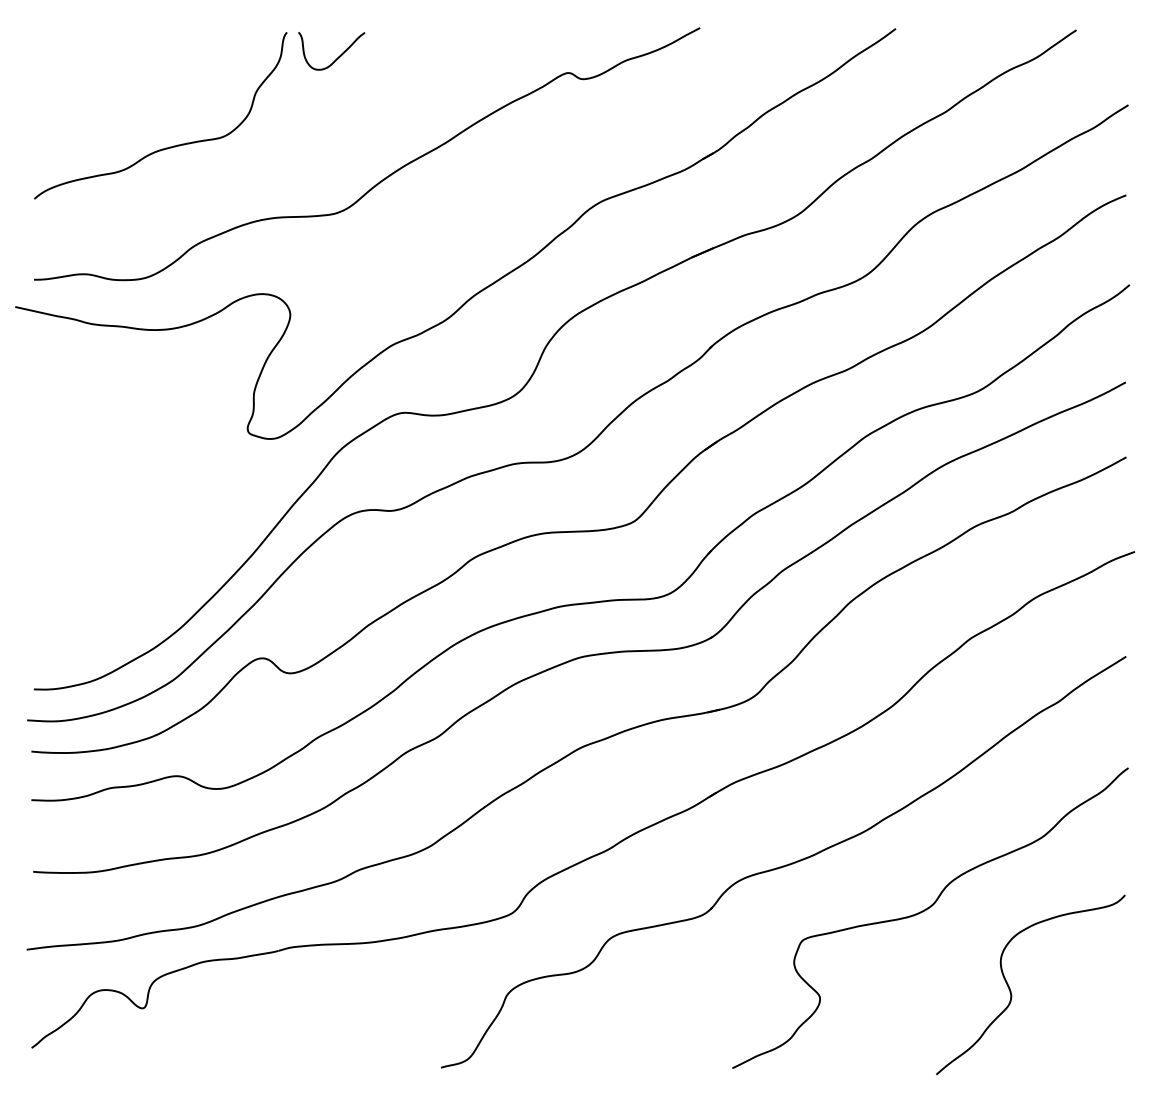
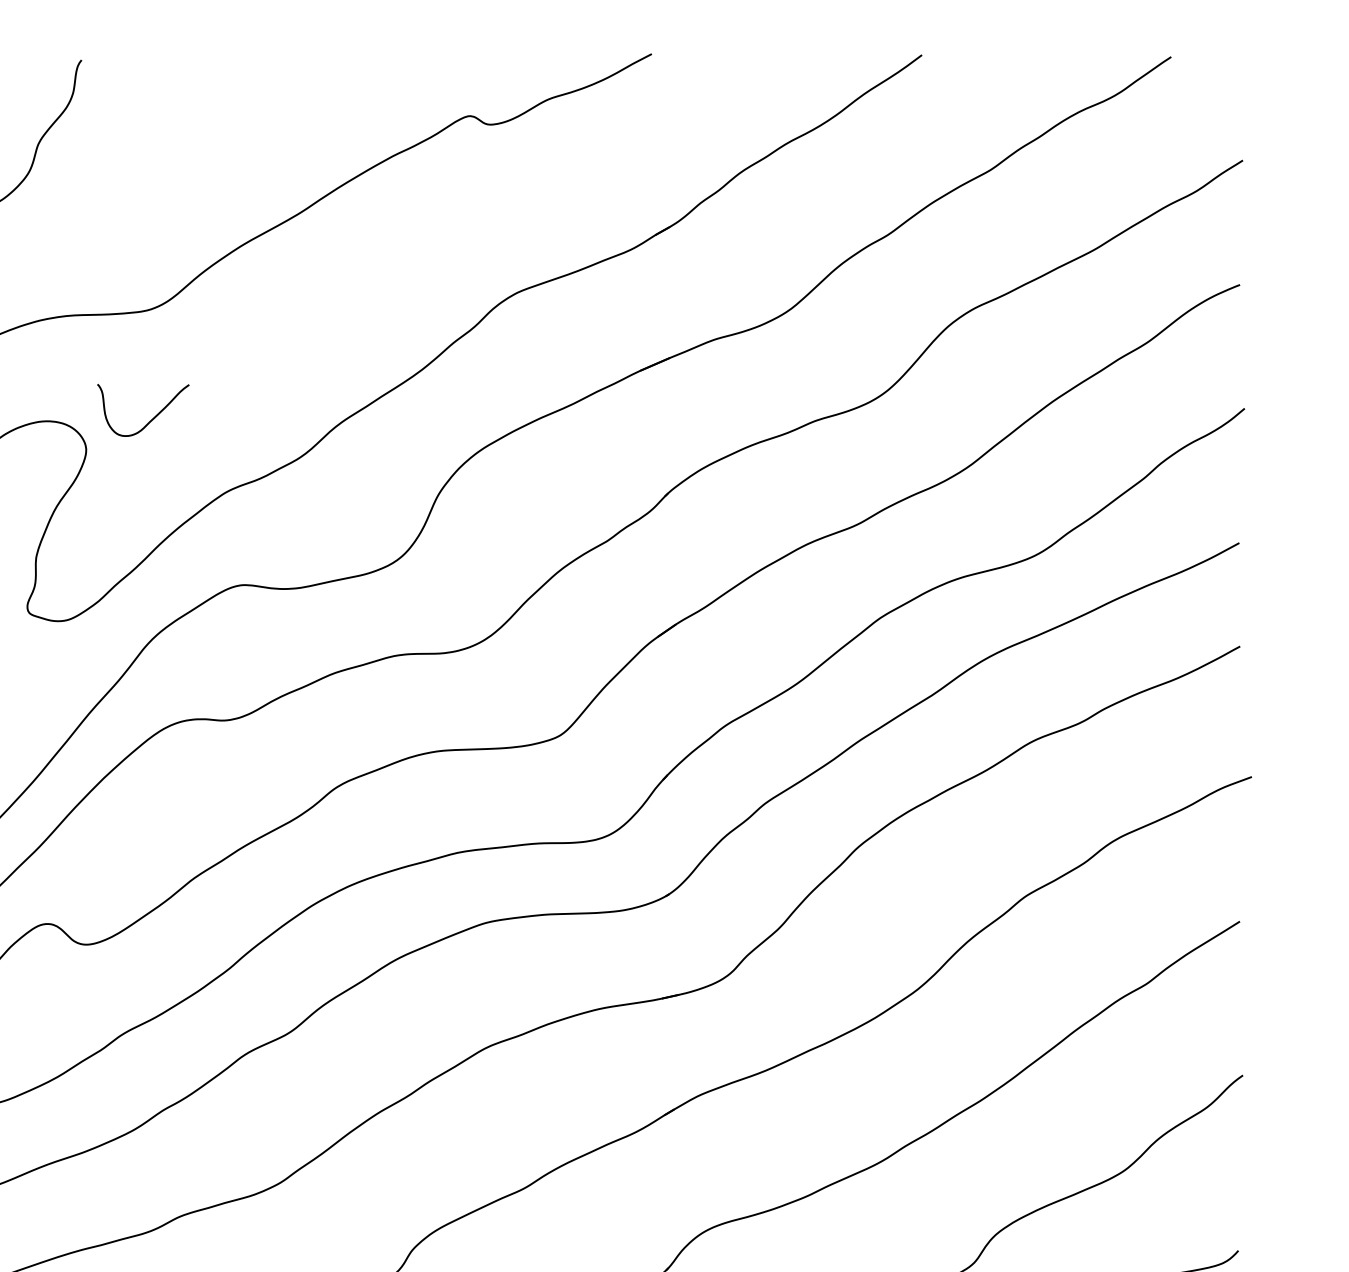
curve: (337, 57) -> (151, 419), moved

